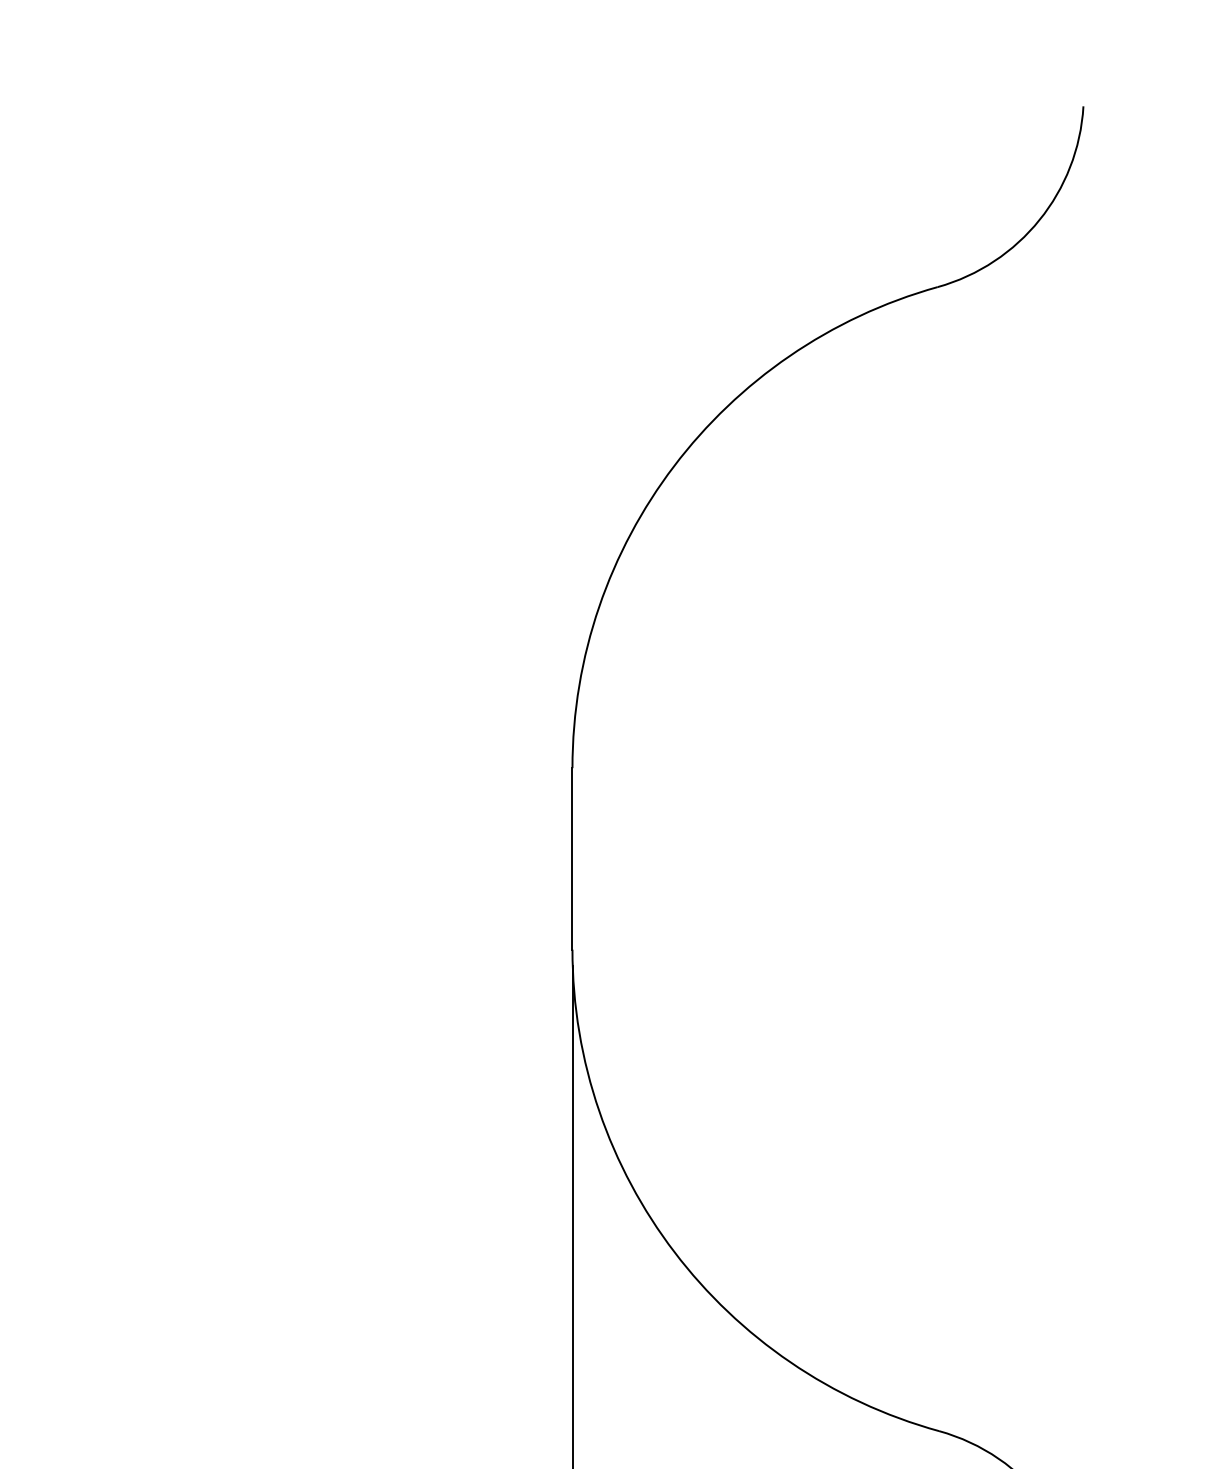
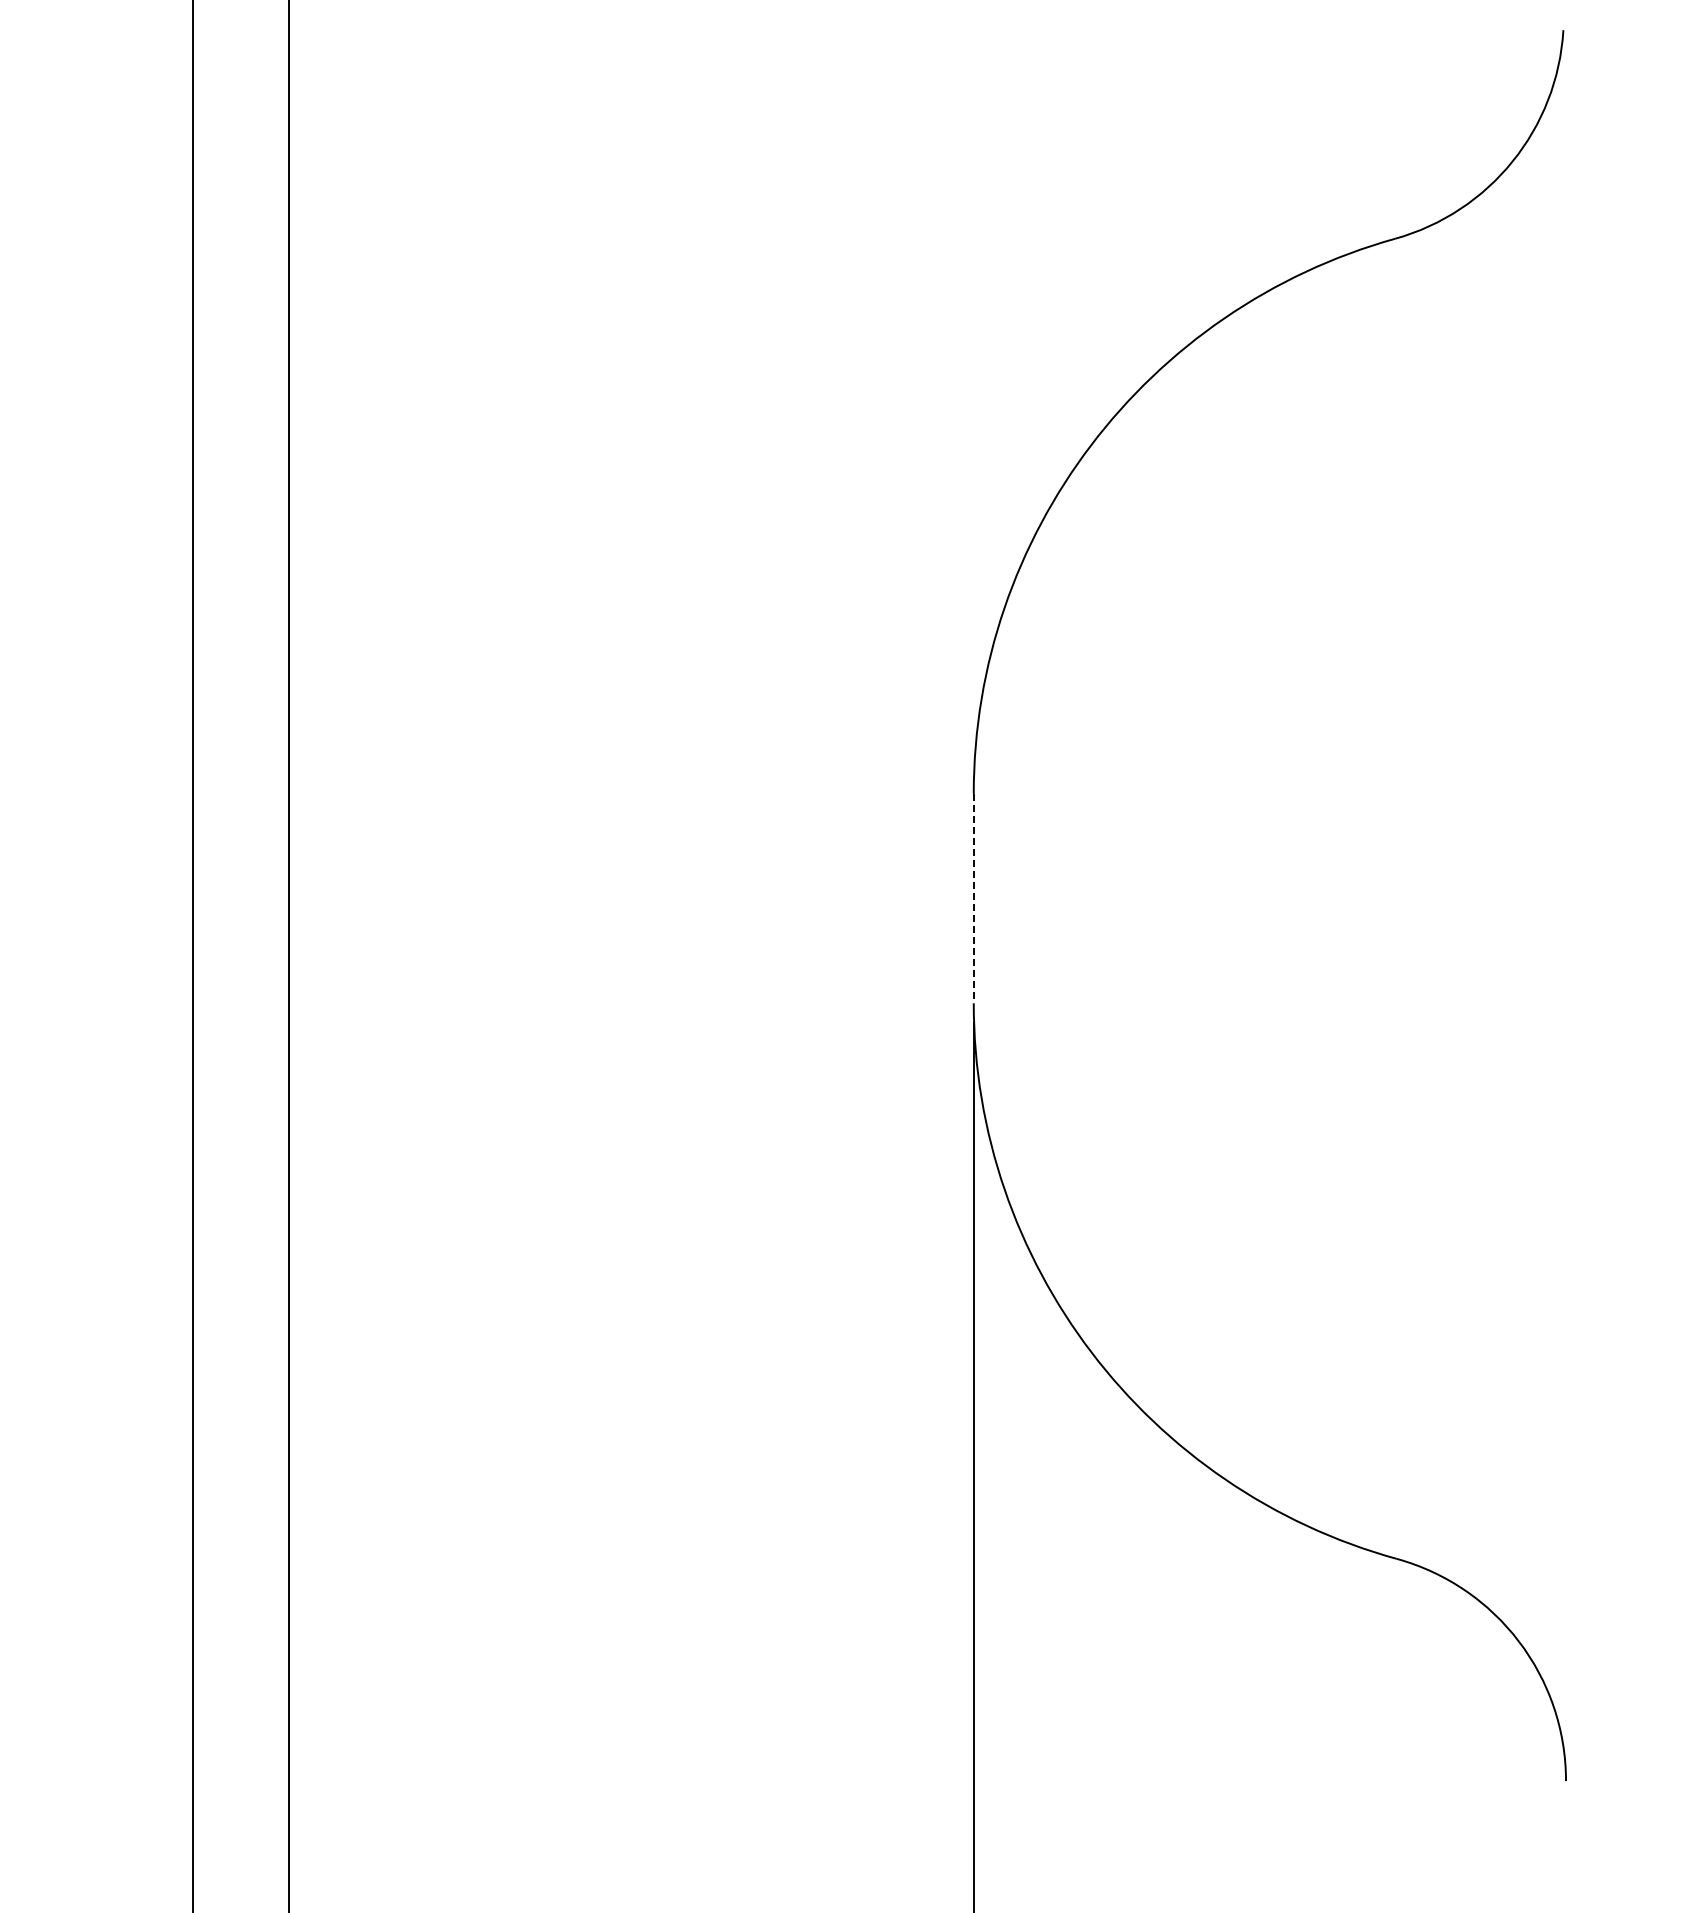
line: (572, 858) -> (973, 898), solid -> dashed

